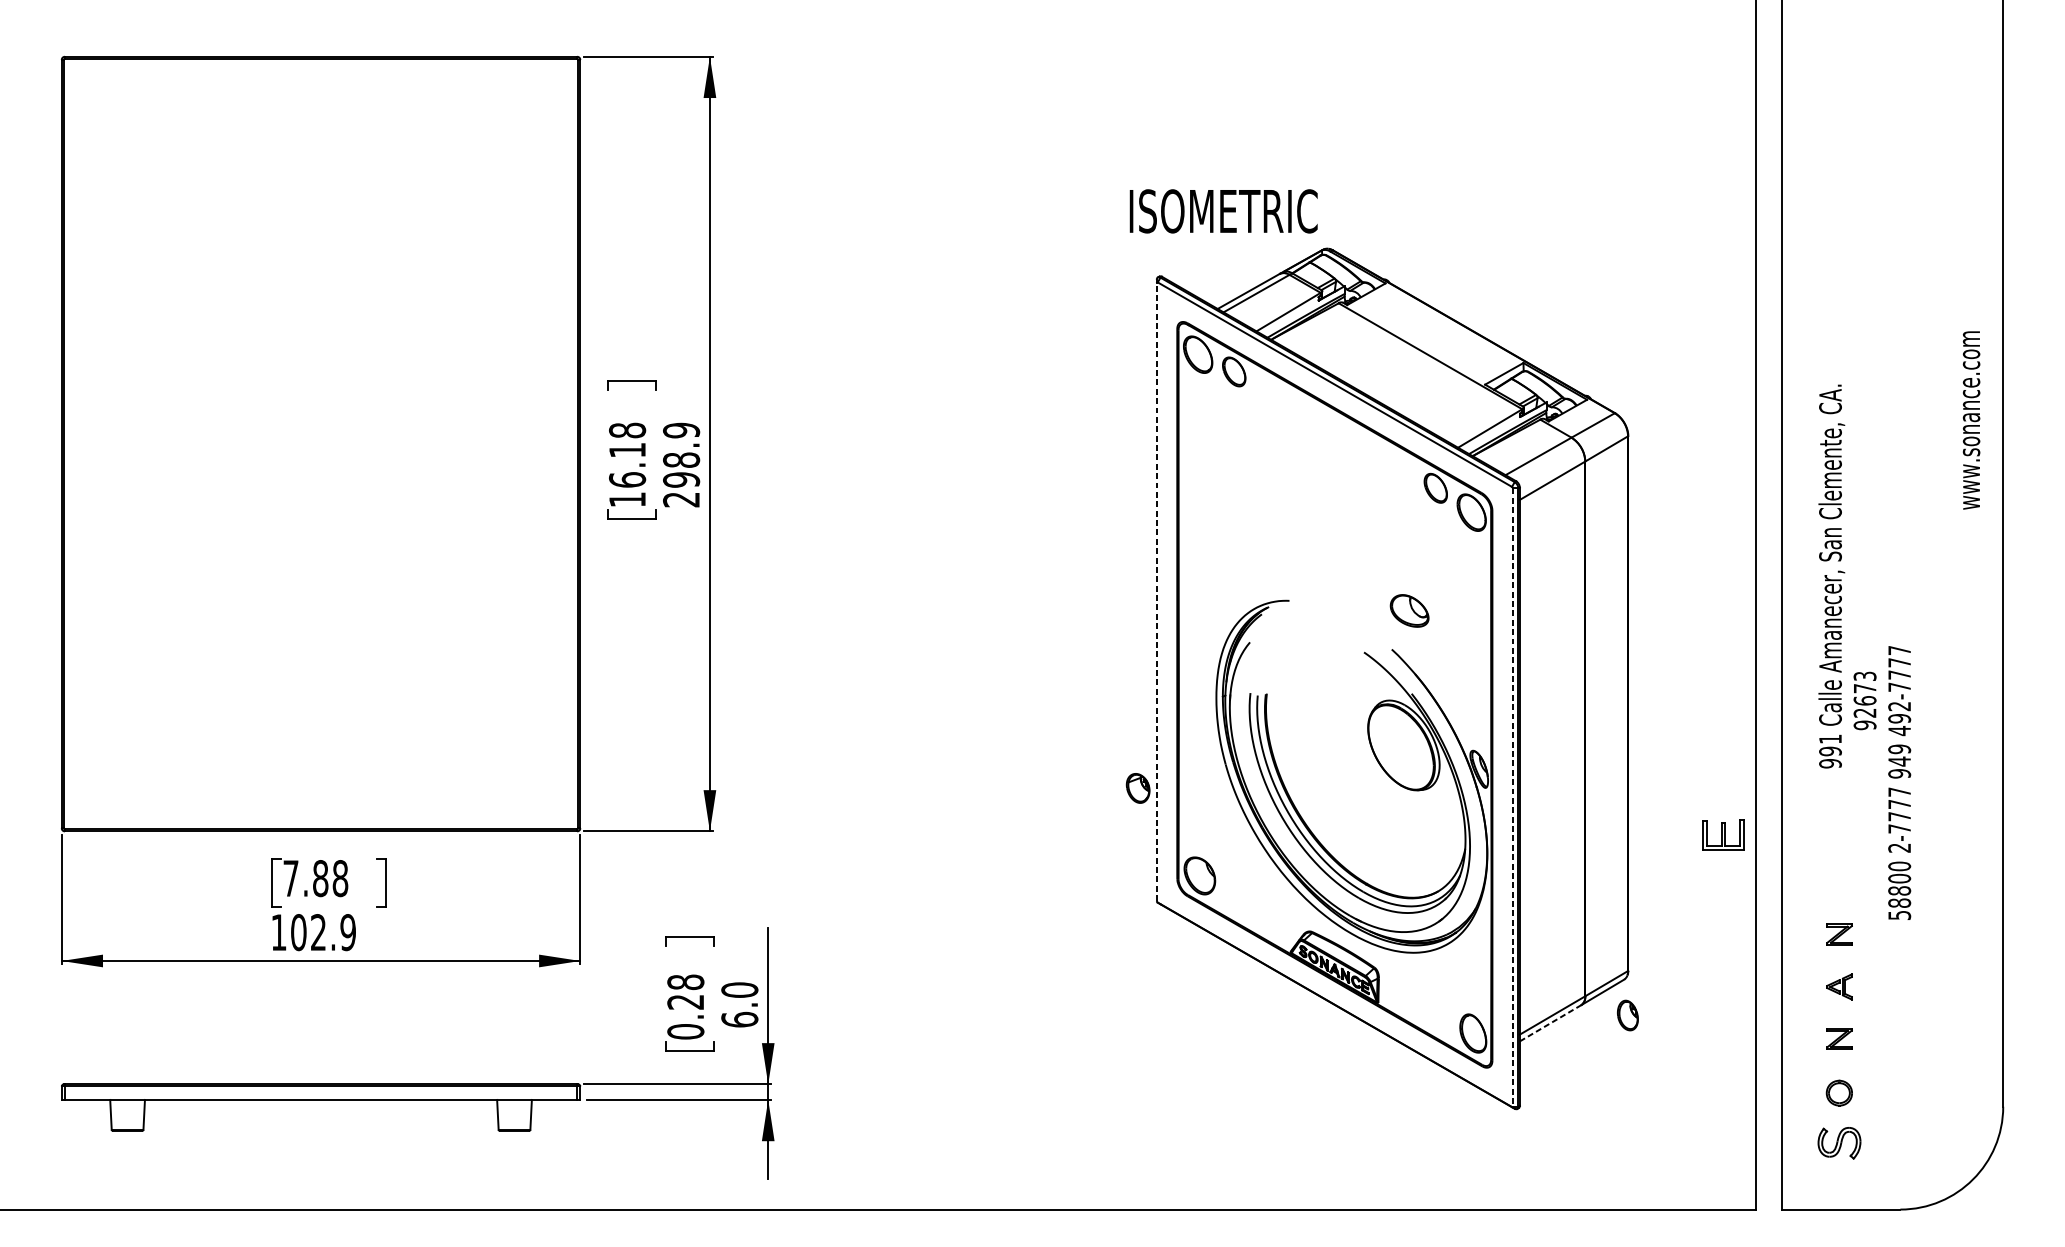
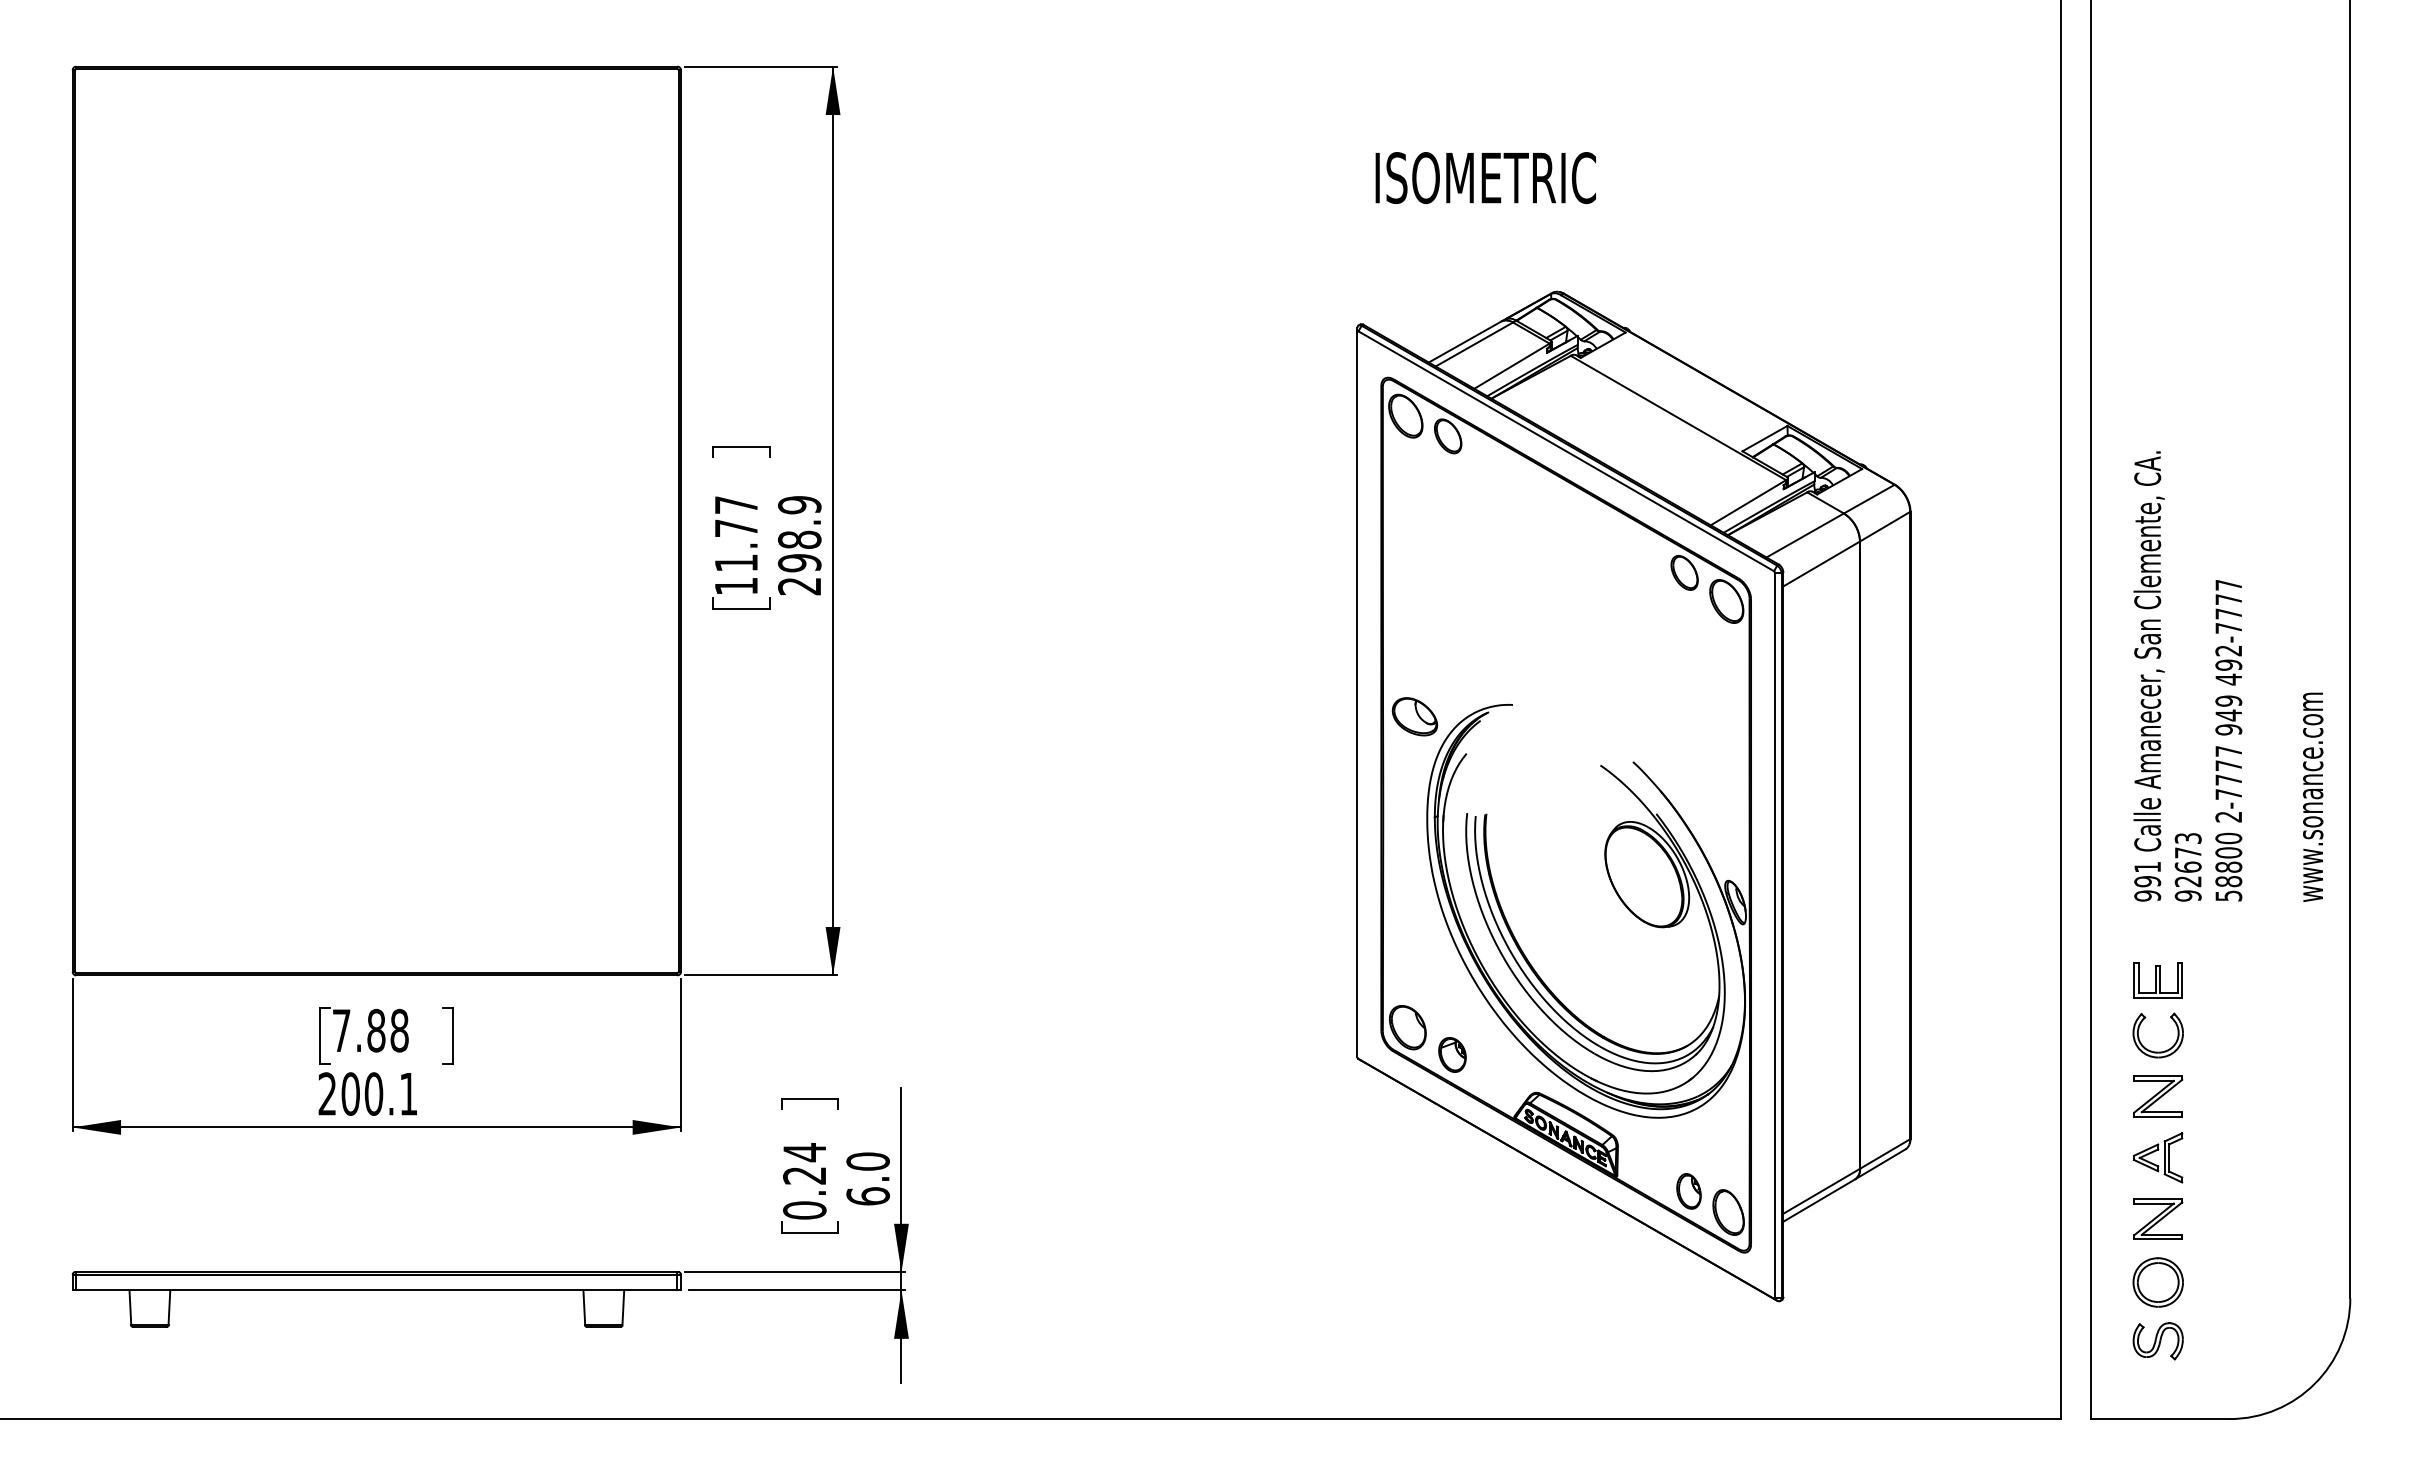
text: (1223, 211) -> (1485, 178), moved
text: (1971, 419) -> (2313, 796), moved
text: (627, 455) -> (736, 534), 16.18 -> 11.77
line: (1156, 591) -> (1357, 694), dashed -> solid
part: (1409, 610) -> (1414, 716), moved
text: (1864, 701) -> (2187, 867), moved
text: (1899, 782) -> (2228, 740), moved
part: (1138, 788) -> (1452, 1054), moved
line: (1513, 797) -> (1775, 935), dashed -> solid
part: (1722, 835) -> (2157, 980), moved
part: (1838, 896) -> (2157, 1051), added
text: (313, 932) -> (367, 1093), 102.9 -> 200.1
part: (1839, 934) -> (2158, 1096), size x1.67
text: (685, 982) -> (804, 1152), 0.28 -> 0.24
part: (1839, 986) -> (2158, 1157), size x1.67
part: (1627, 1015) -> (1688, 1191), moved
line: (1550, 1023) -> (1819, 1200), dashed -> solid
part: (1839, 1038) -> (2158, 1218), size x1.67
part: (1838, 1093) -> (2157, 1282), size x1.67

